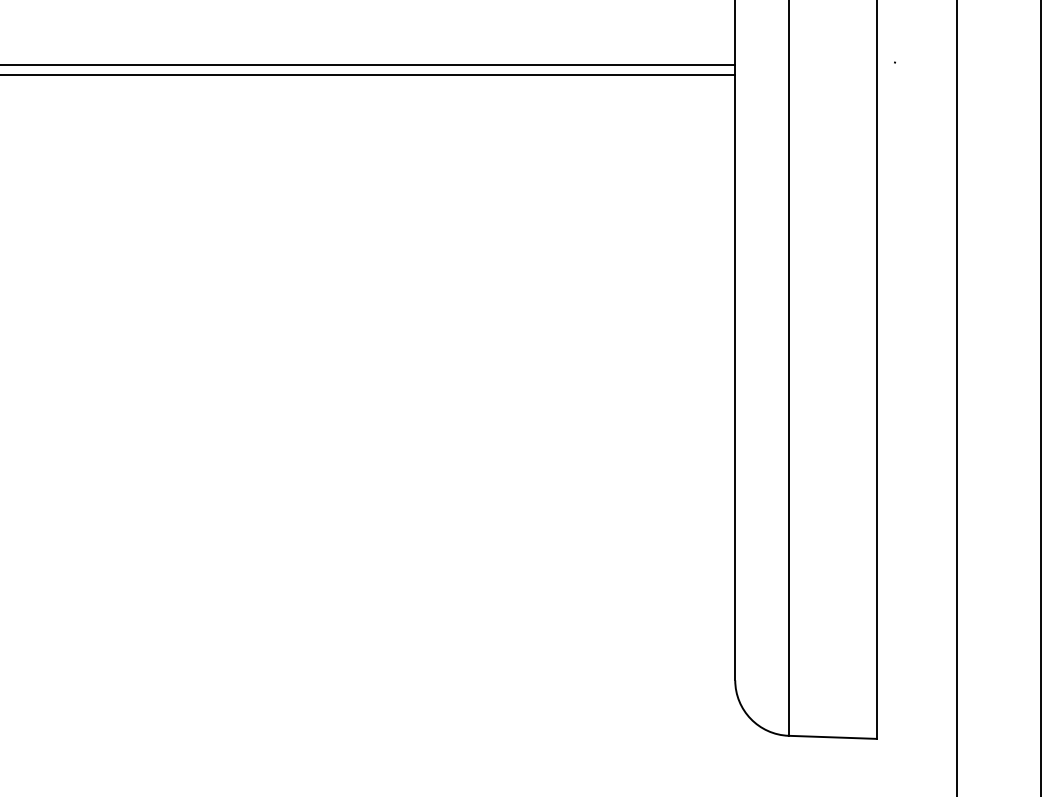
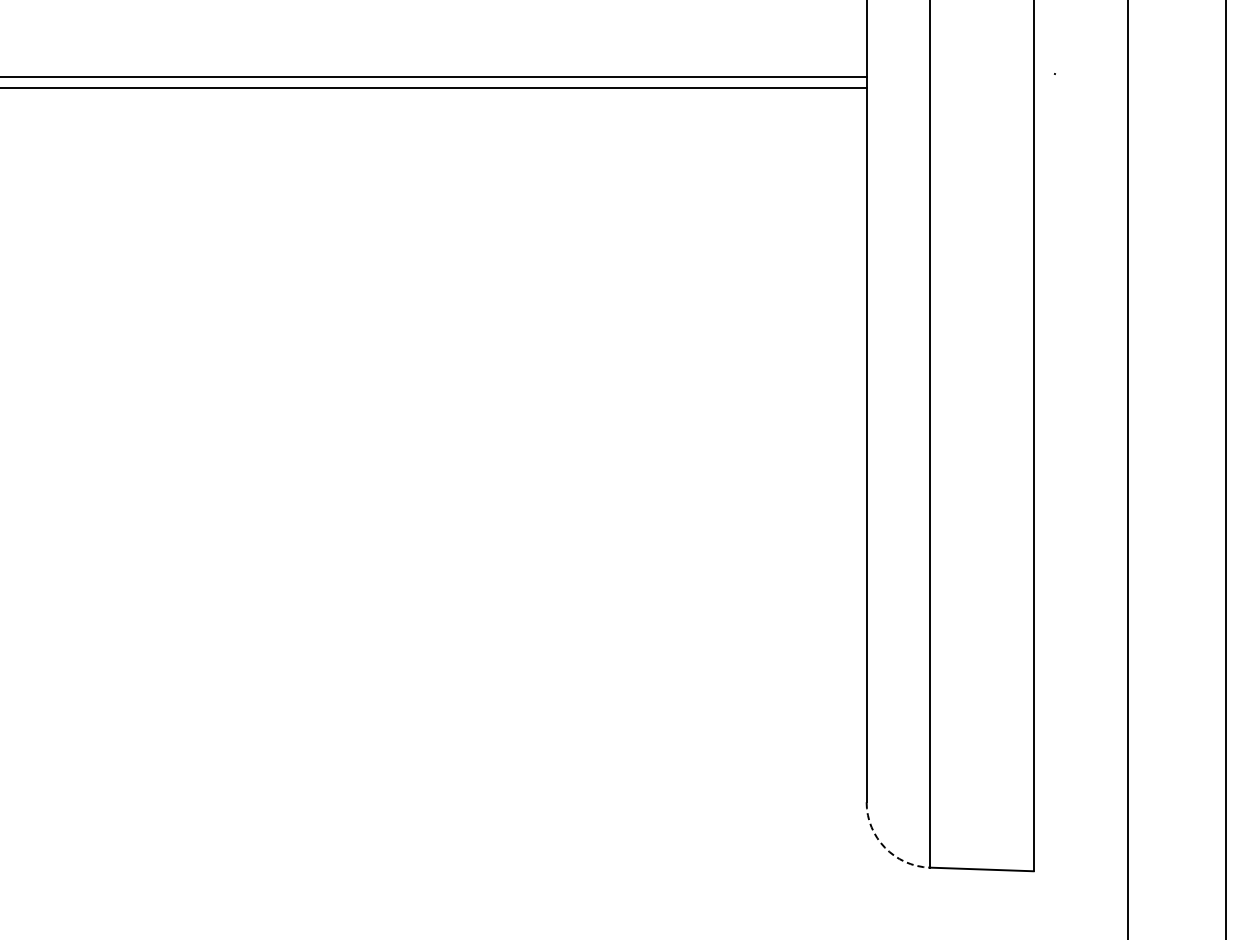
arc: (750, 718) -> (884, 847), solid -> dashed

